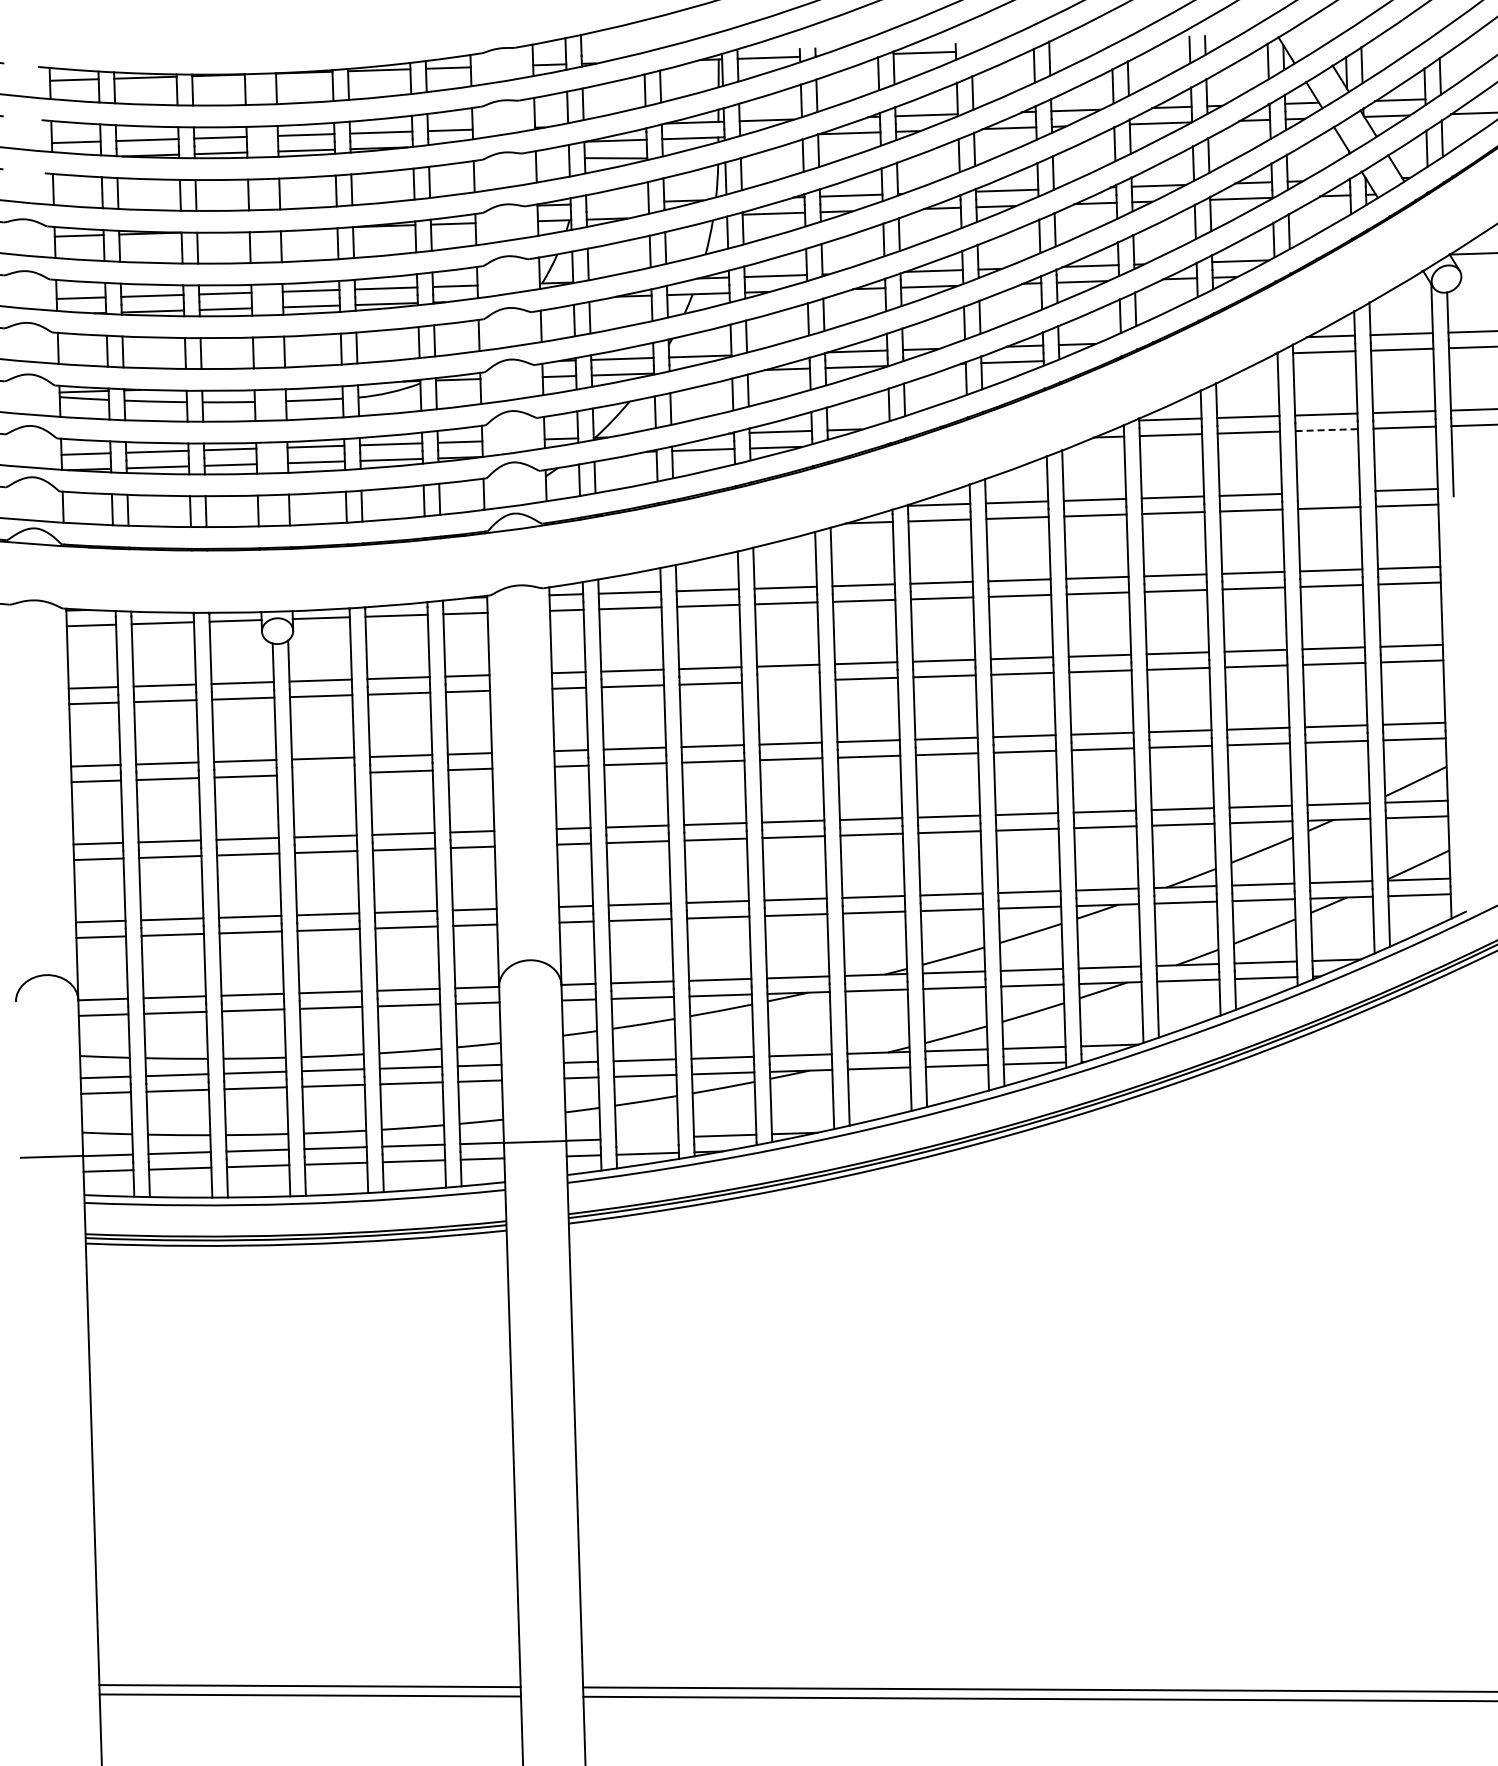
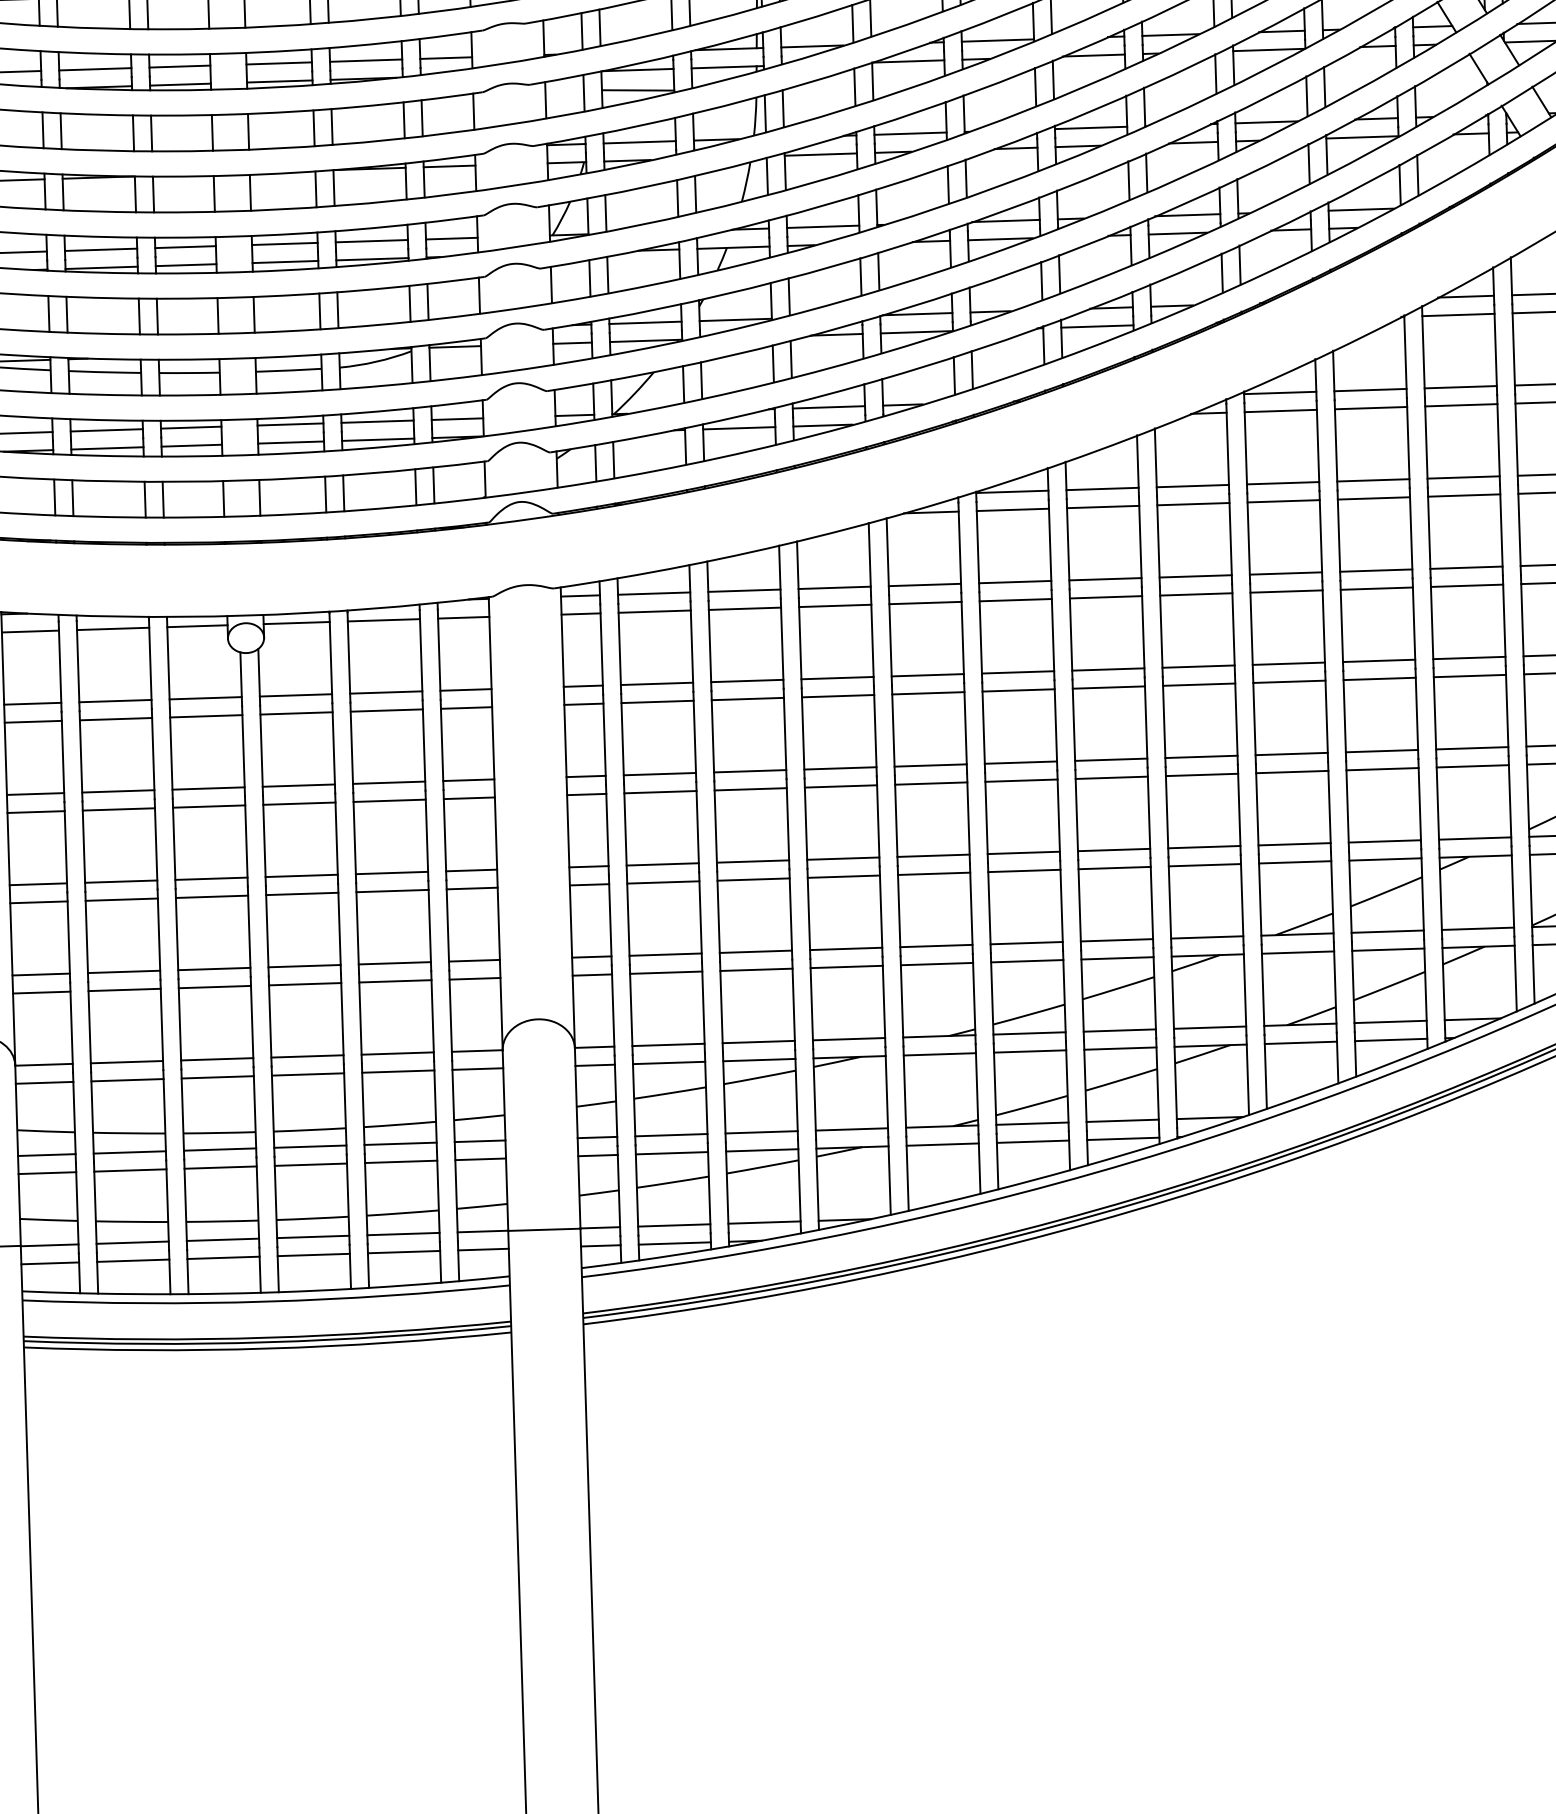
line: (617, 203) -> (639, 142), added
line: (1327, 430) -> (1462, 405), dashed -> solid
line: (1328, 492) -> (1463, 477), added
line: (788, 681) -> (837, 696), added
line: (323, 774) -> (299, 804), added
line: (647, 1138) -> (674, 1225), added

